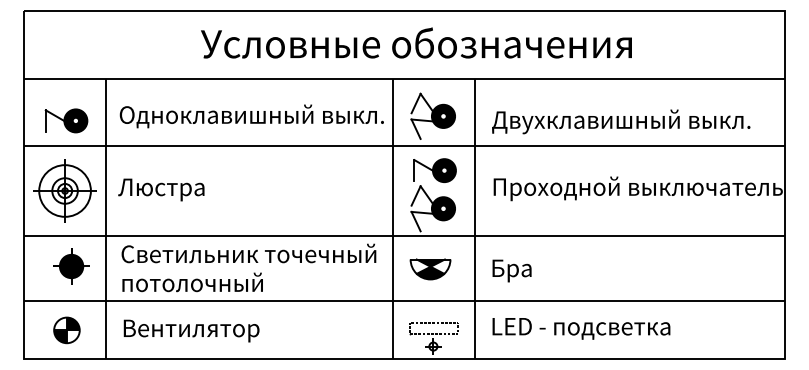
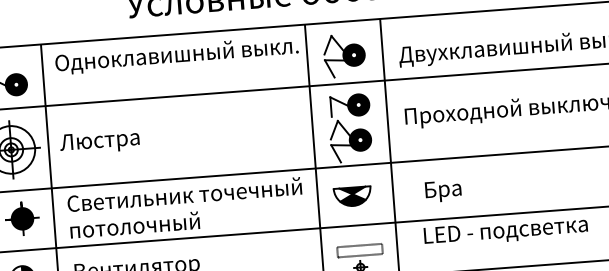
text: (251, 116) -> (176, 55), moved
text: (511, 270) -> (442, 190), moved
text: (581, 328) -> (506, 231), moved

